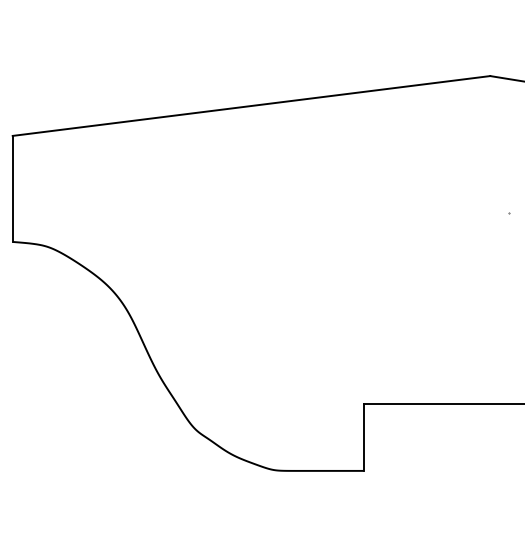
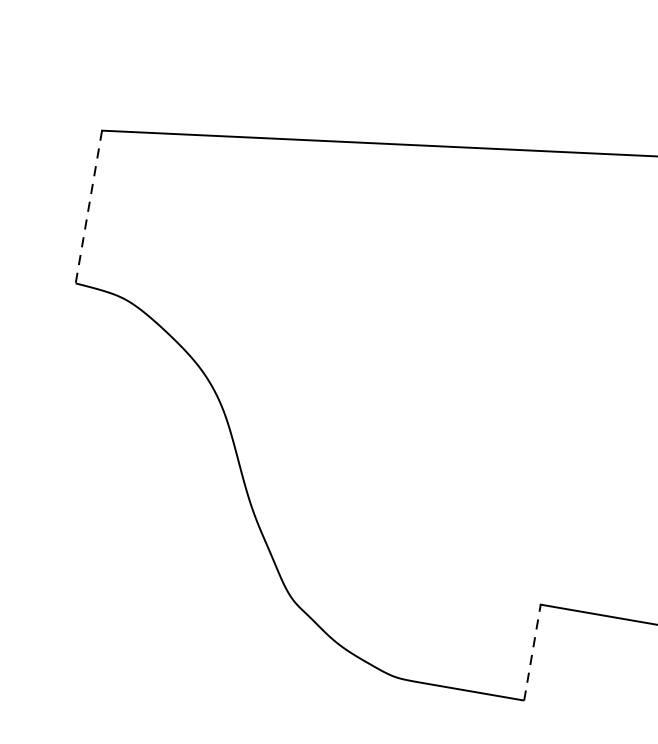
line: (12, 189) -> (88, 207), solid -> dashed
line: (363, 437) -> (532, 652), solid -> dashed

